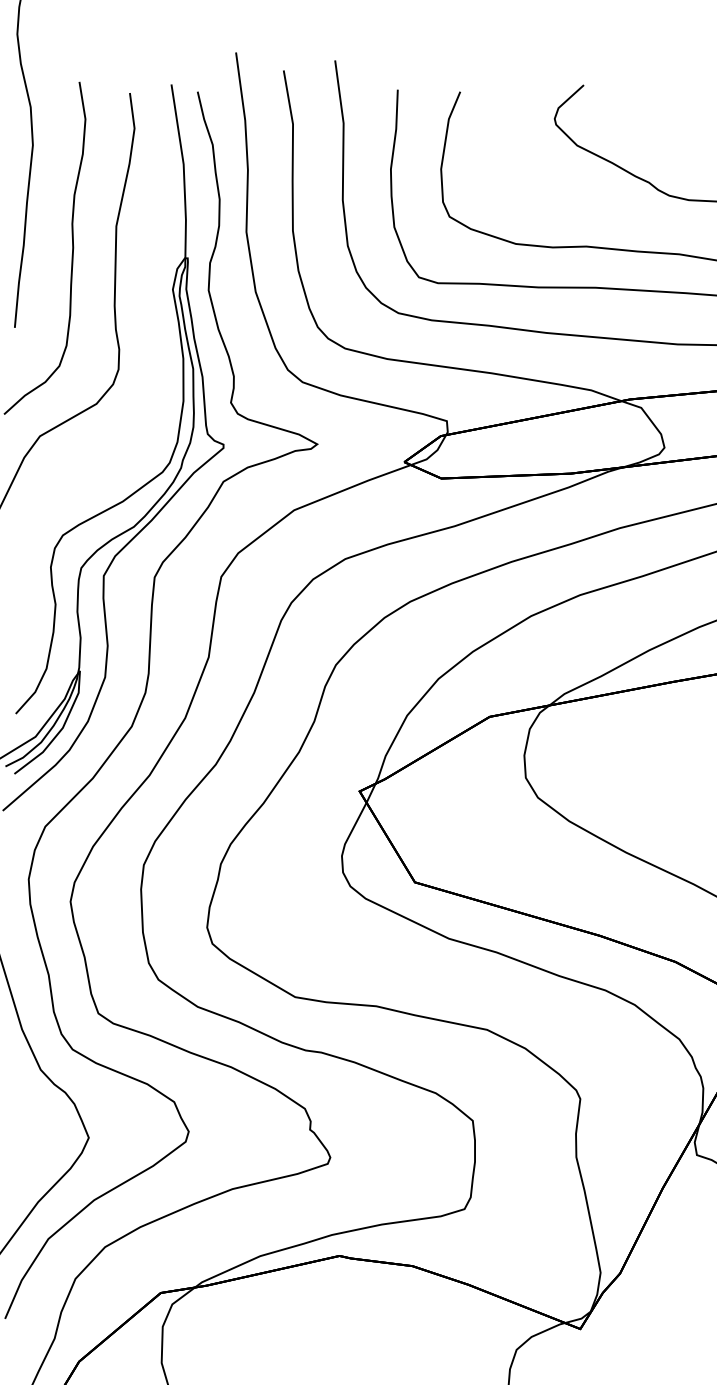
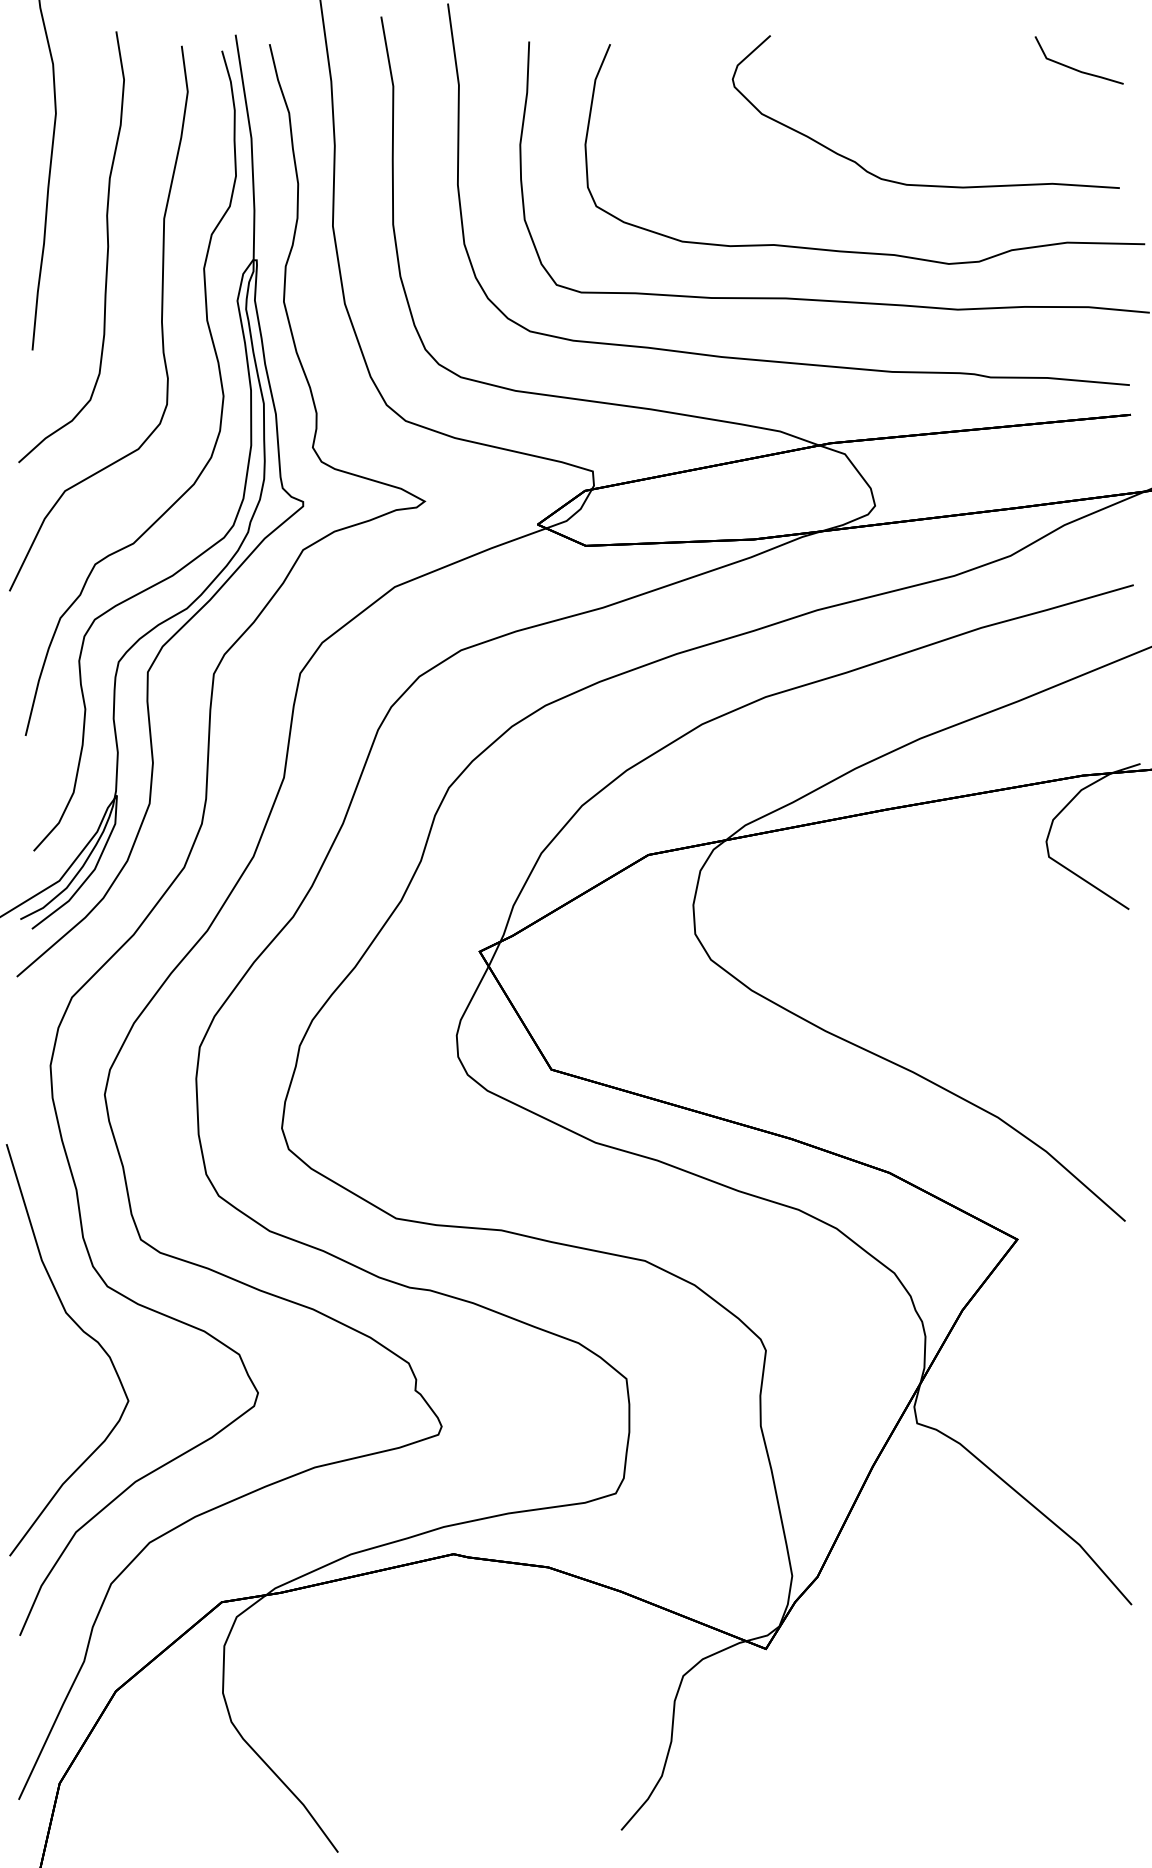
curve: (159, 348) -> (219, 377), added

